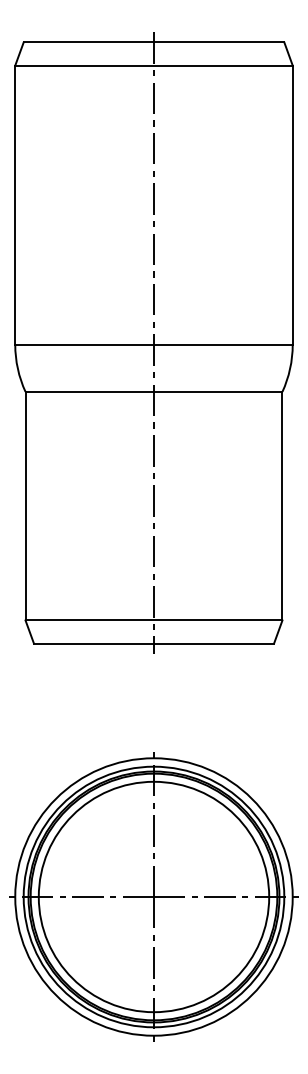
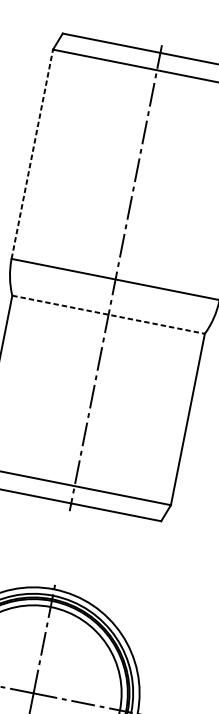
line: (15, 205) -> (32, 154), solid -> dashed
line: (154, 391) -> (109, 314), solid -> dashed

